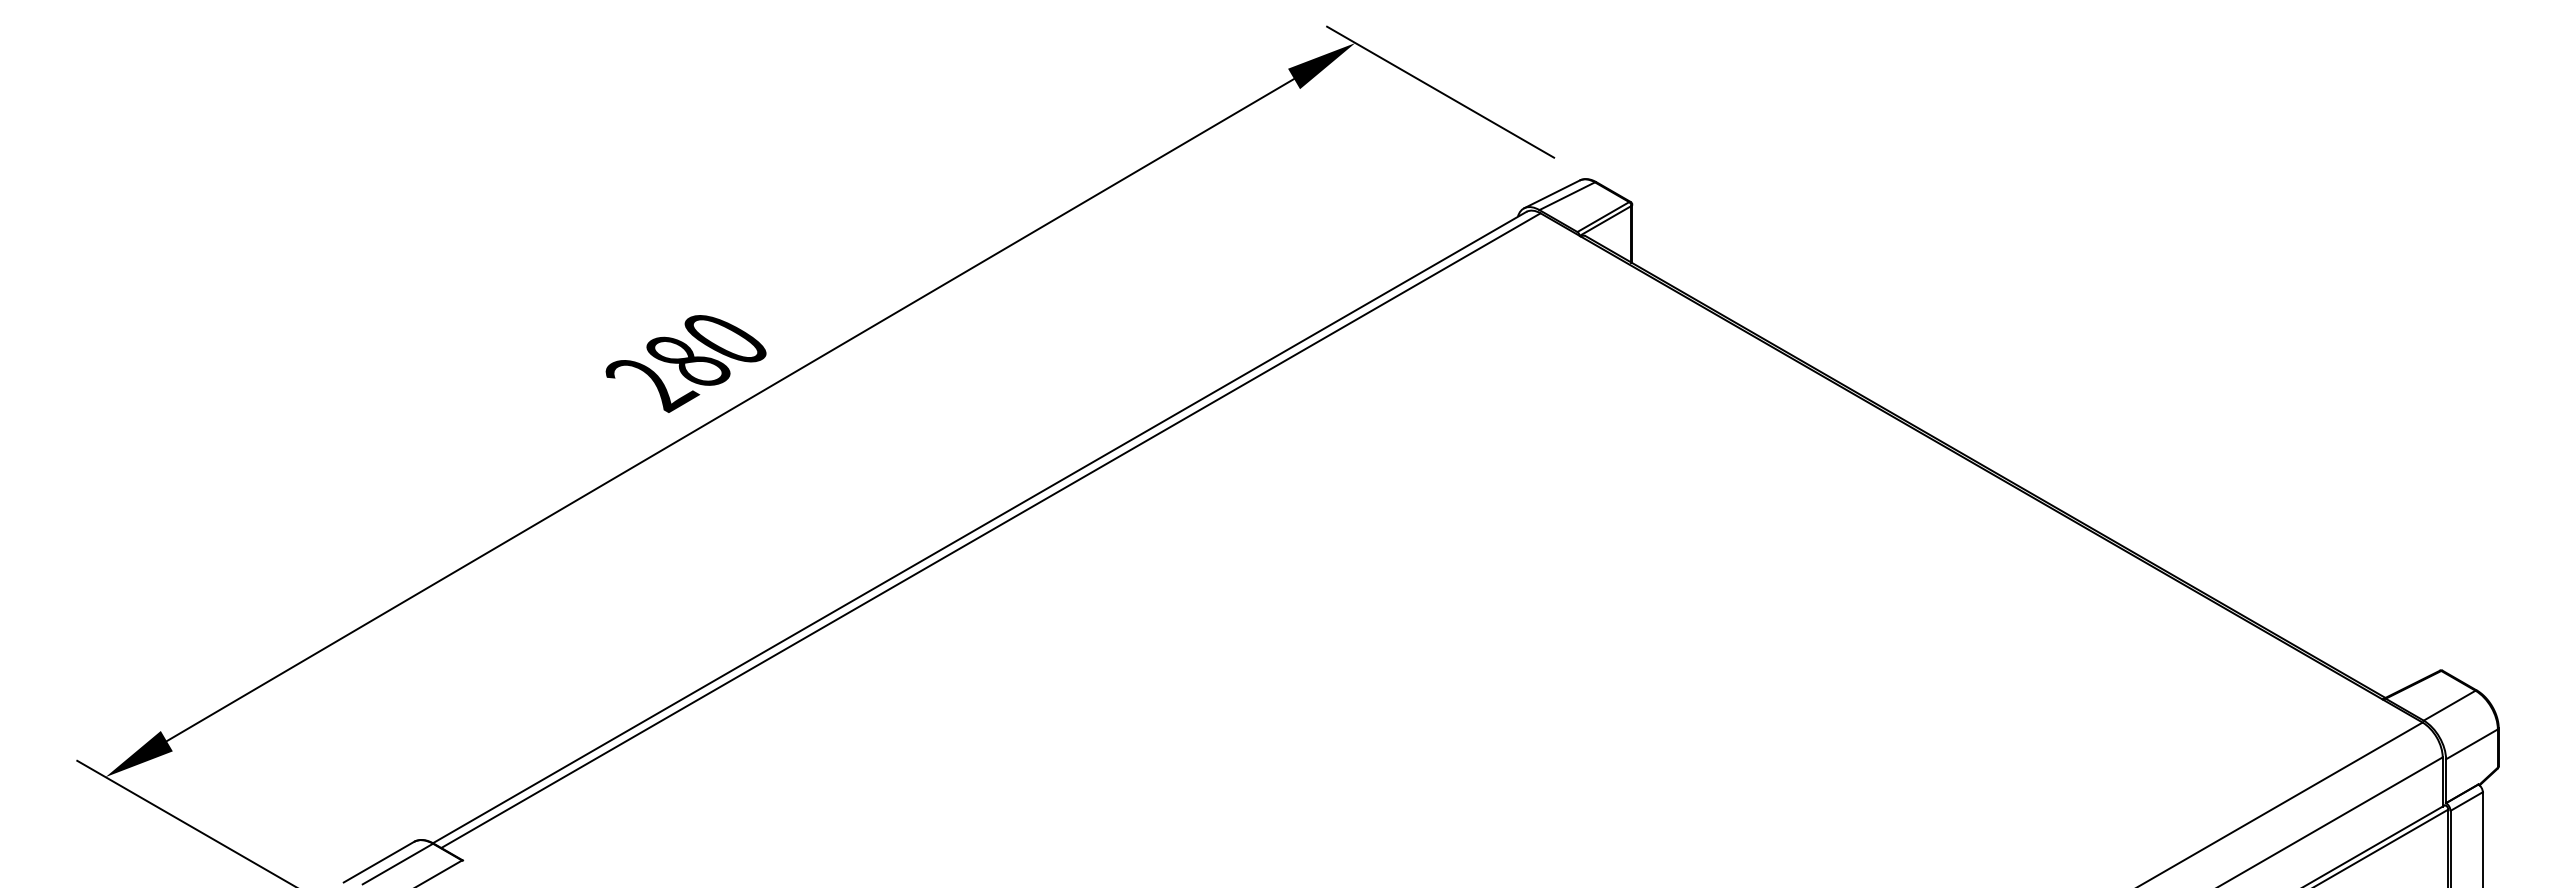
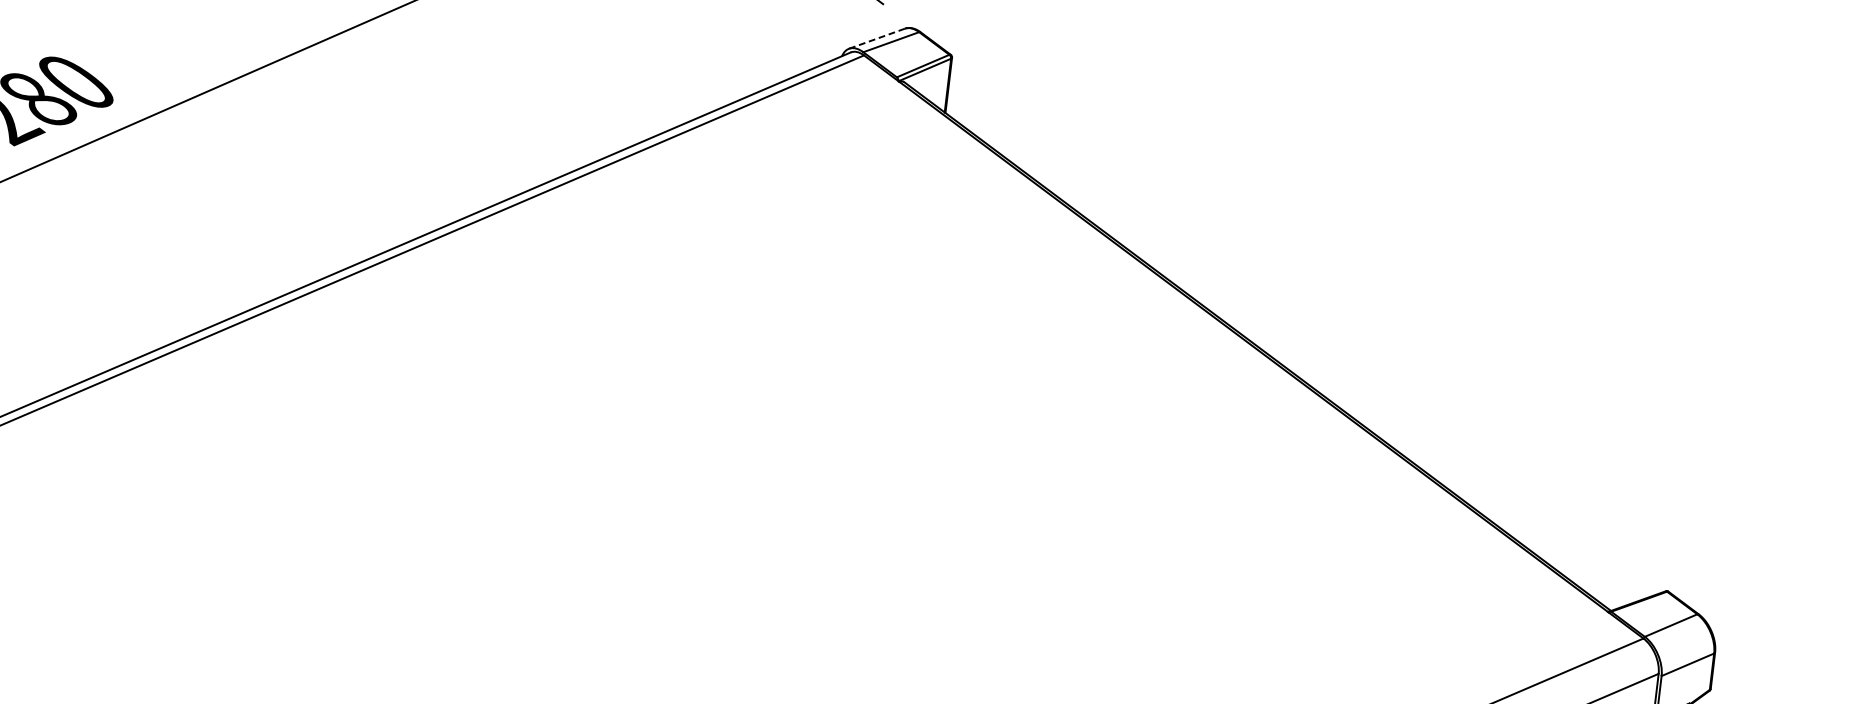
line: (1552, 194) -> (877, 38), solid -> dashed

